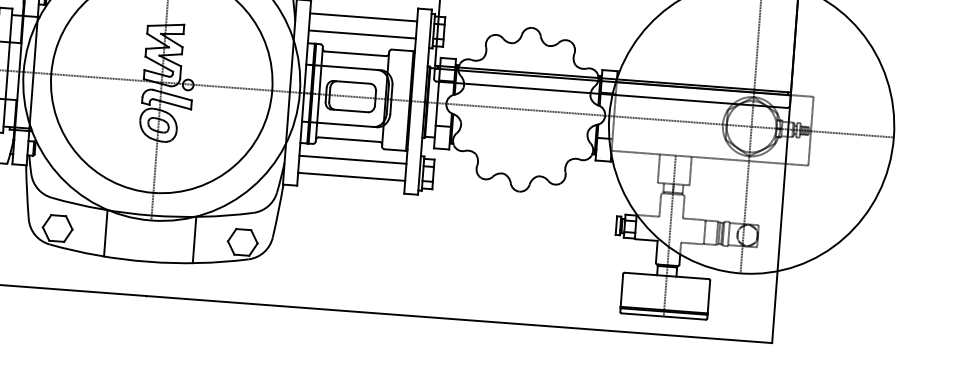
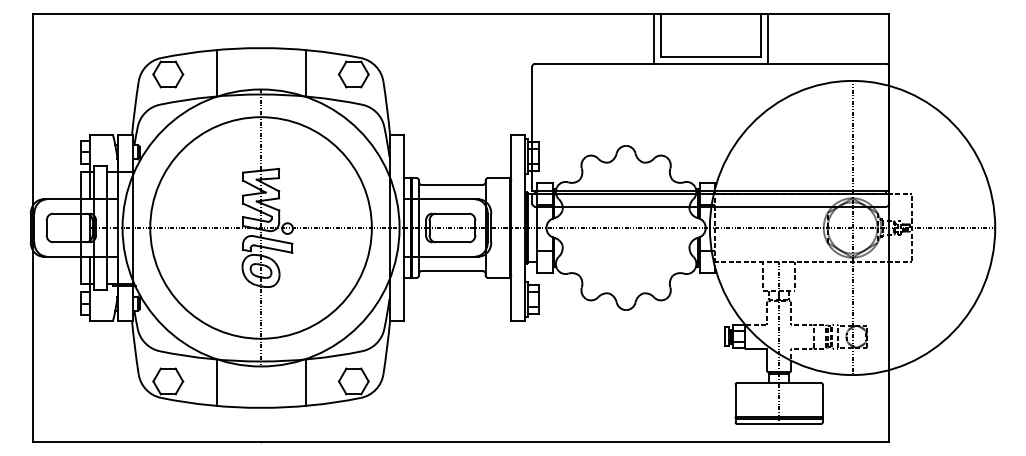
line: (363, 17) -> (457, 148), removed
line: (362, 34) -> (457, 165), removed
line: (352, 159) -> (457, 290), removed
line: (351, 176) -> (457, 307), removed

